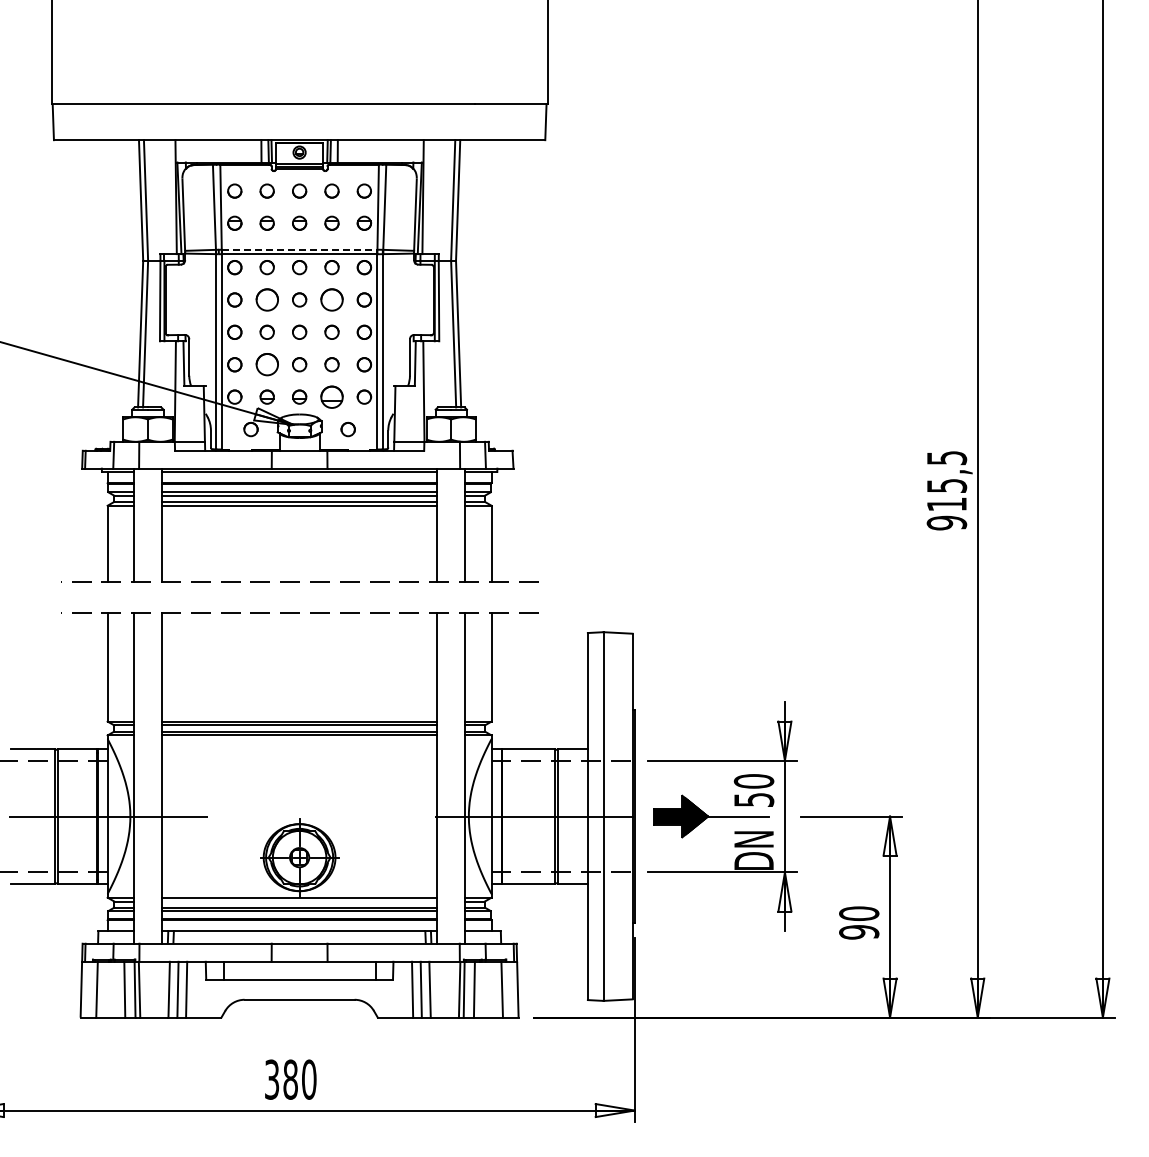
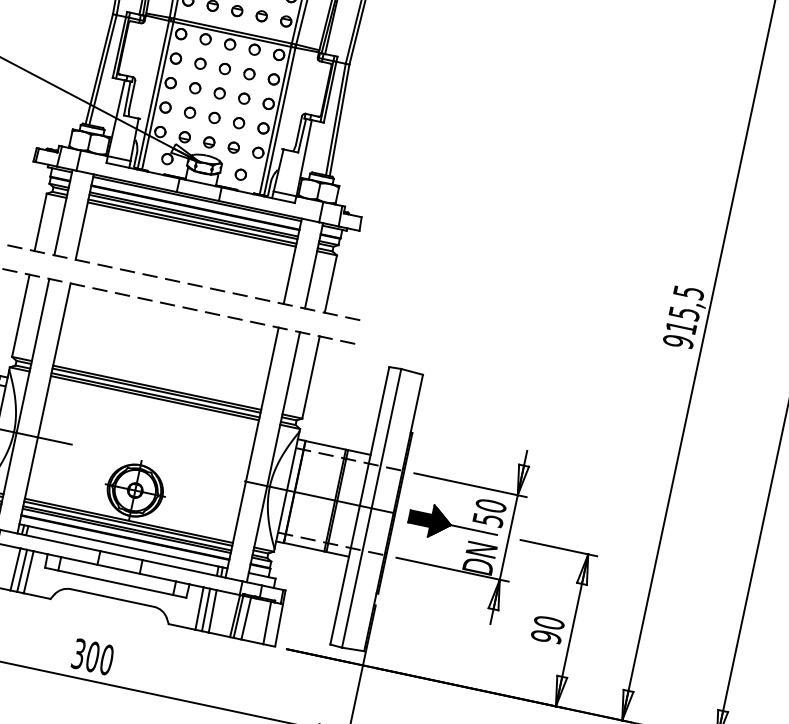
line: (299, 249) -> (232, 30), dashed -> solid
circle: (266, 299) -> (199, 63), size x0.62
circle: (331, 299) -> (249, 73), size x0.62
circle: (266, 364) -> (189, 112), size x0.62
part: (331, 396) -> (233, 147), size x0.62
line: (299, 901) -> (128, 523), added
text: (290, 1079) -> (92, 656), 380 -> 300

